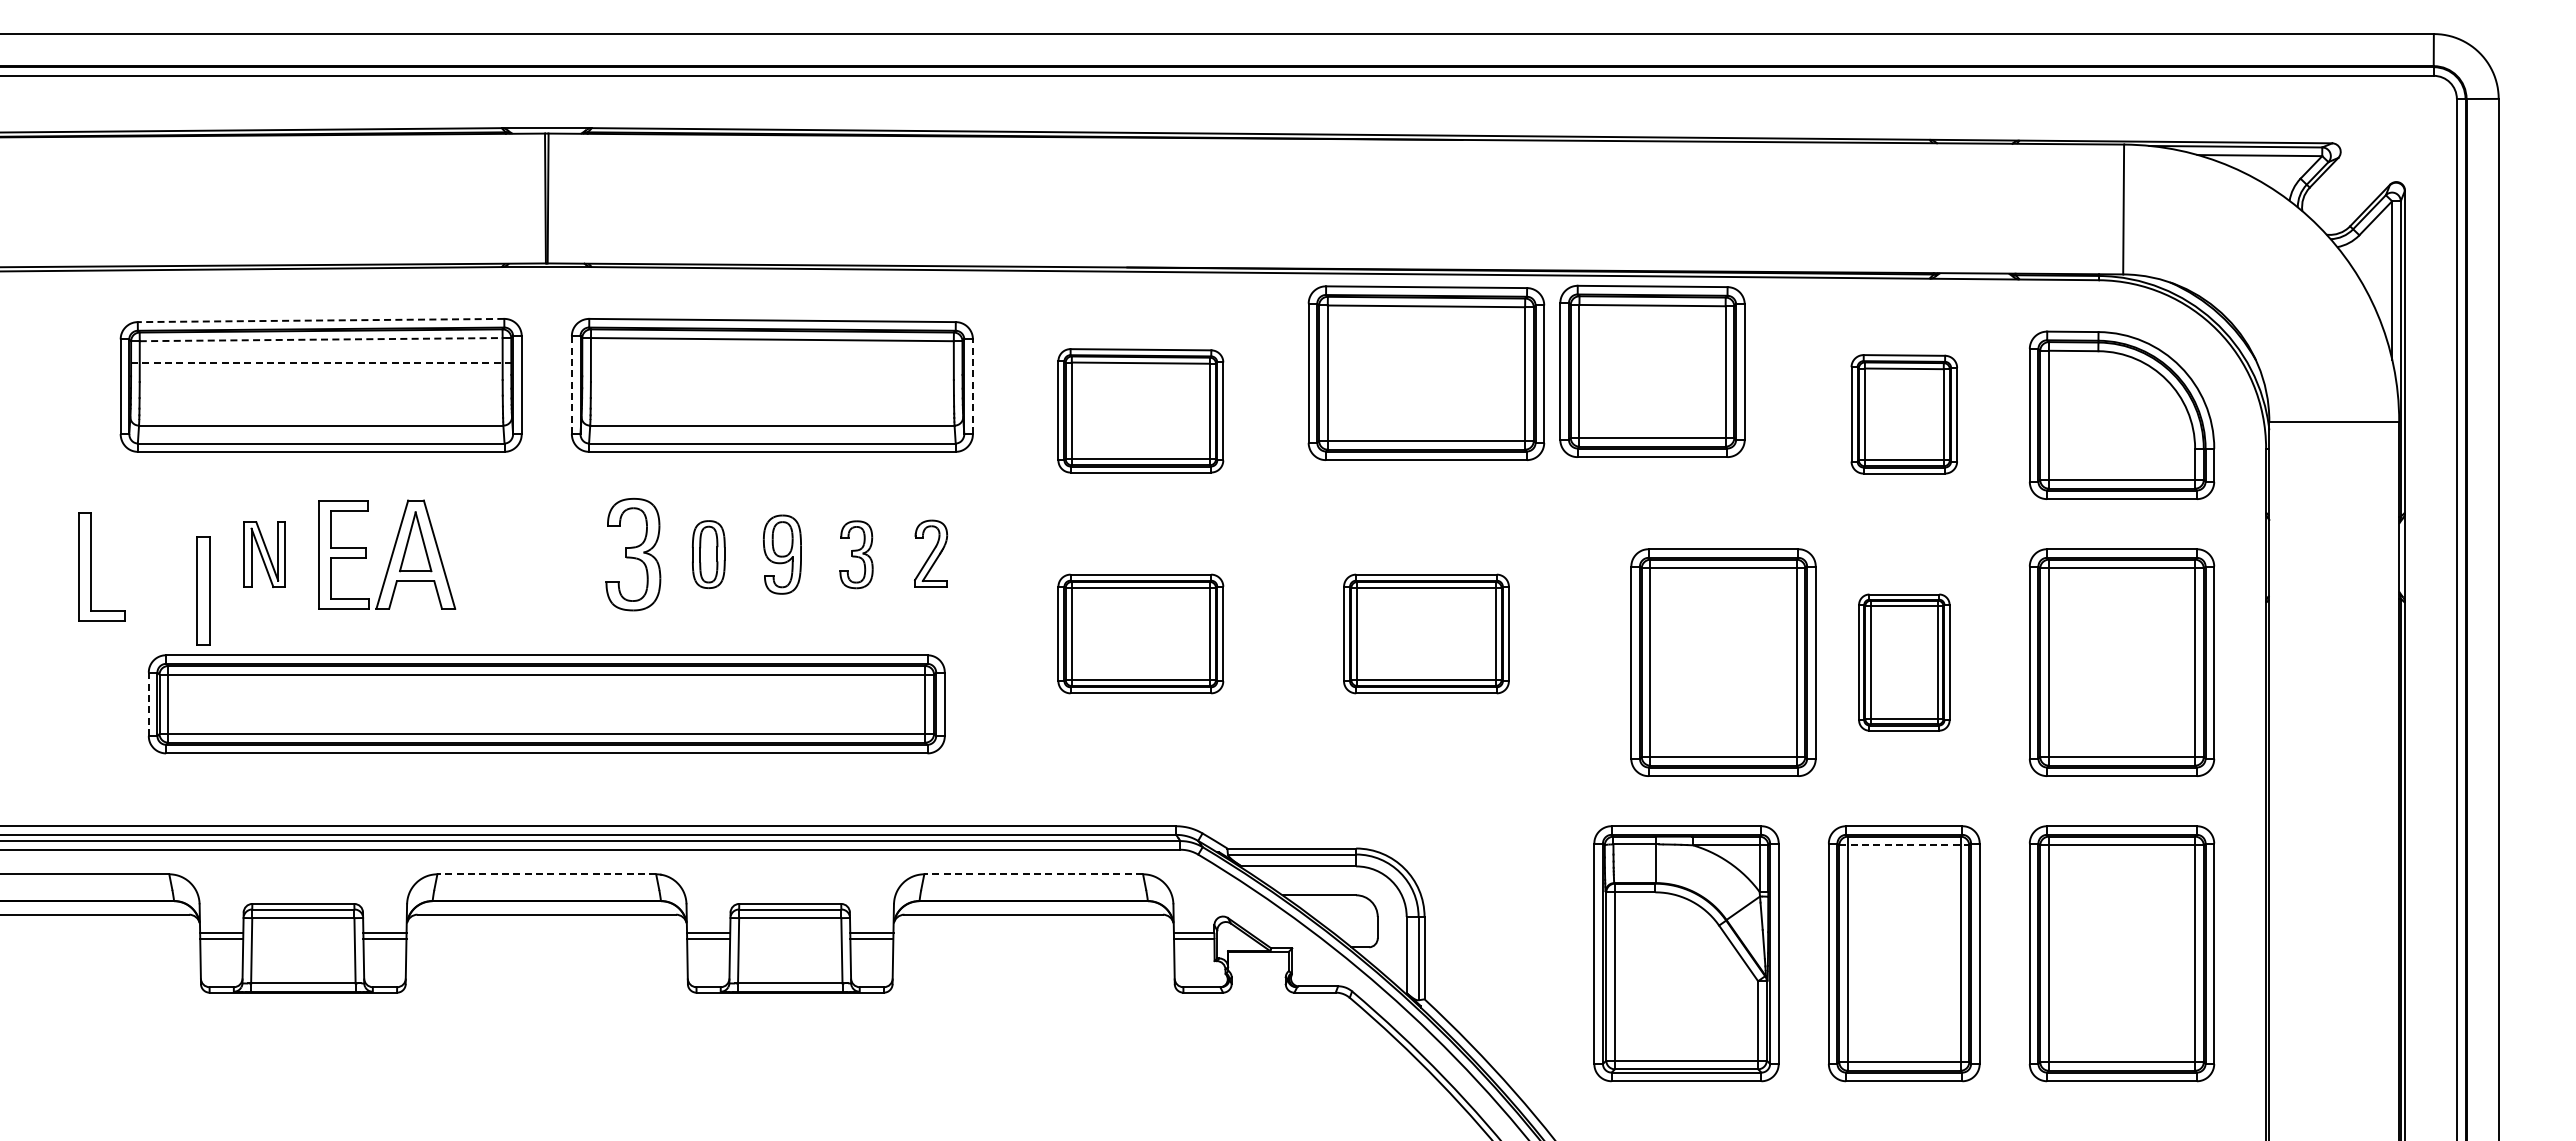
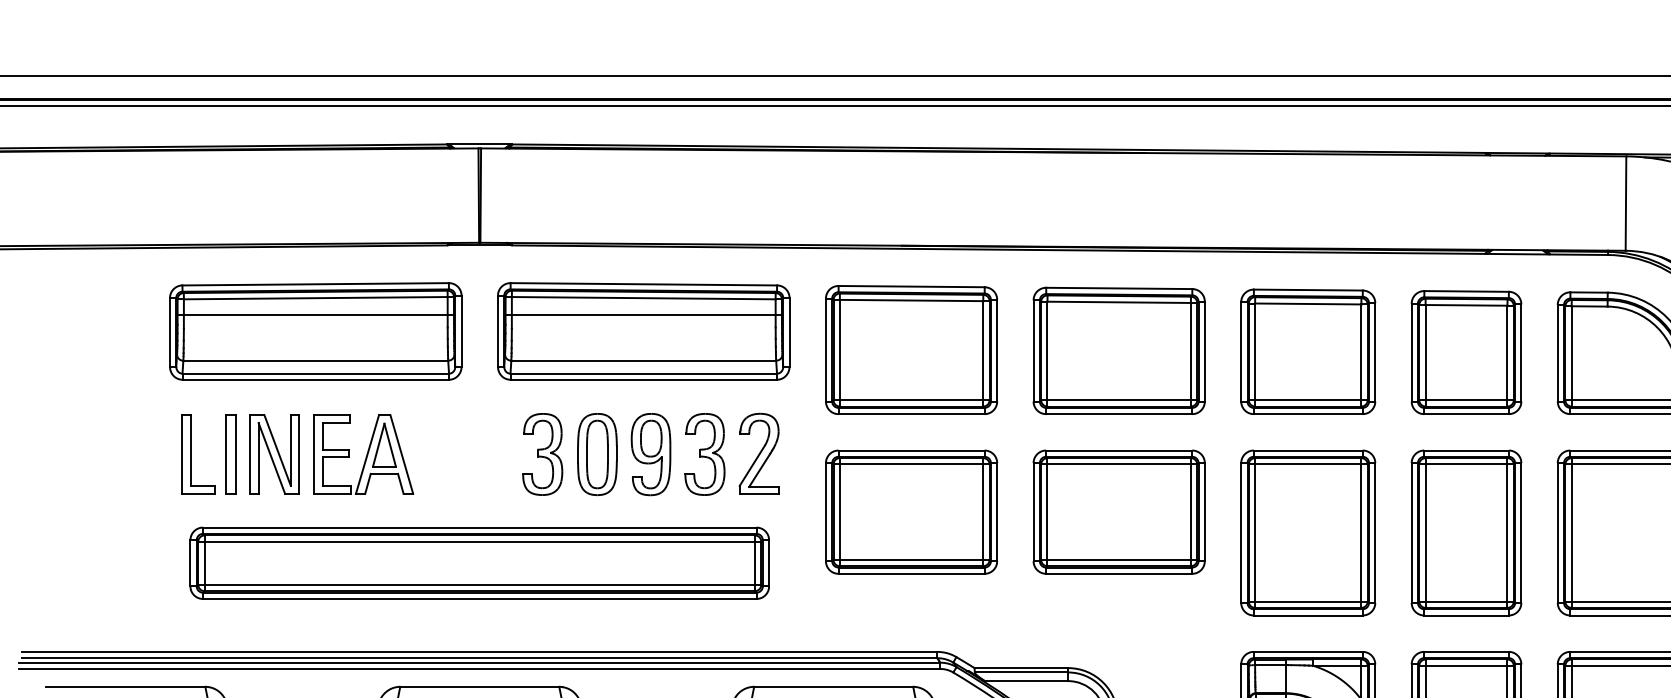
line: (320, 320) -> (315, 284), dashed -> solid
line: (321, 339) -> (316, 298), dashed -> solid
line: (321, 362) -> (316, 314), dashed -> solid
line: (772, 362) -> (643, 314), added
part: (1652, 370) -> (1308, 351), moved
part: (1426, 372) -> (1119, 350), moved
line: (571, 385) -> (497, 331), dashed -> solid
line: (972, 386) -> (789, 332), dashed -> solid
part: (1140, 410) -> (911, 349), size x1.43
part: (1904, 413) -> (1466, 351), size x1.43
part: (930, 553) -> (758, 453), size x1.67
part: (264, 554) -> (274, 454), size x1.67
part: (708, 554) -> (597, 454), size x1.67
part: (782, 554) -> (651, 454), size x1.43
part: (856, 554) -> (704, 454), size x1.67
part: (91, 566) -> (190, 454), moved
part: (203, 590) -> (230, 454), moved
part: (1140, 633) -> (911, 511), size x1.43
part: (1426, 633) -> (1119, 511), size x1.43
part: (1723, 662) -> (1308, 532), moved
part: (1904, 662) -> (1466, 532), size x1.67
line: (148, 704) -> (190, 563), dashed -> solid
line: (1904, 845) -> (1466, 665), dashed -> solid
line: (546, 874) -> (479, 686), dashed -> solid
line: (1033, 874) -> (833, 686), dashed -> solid

